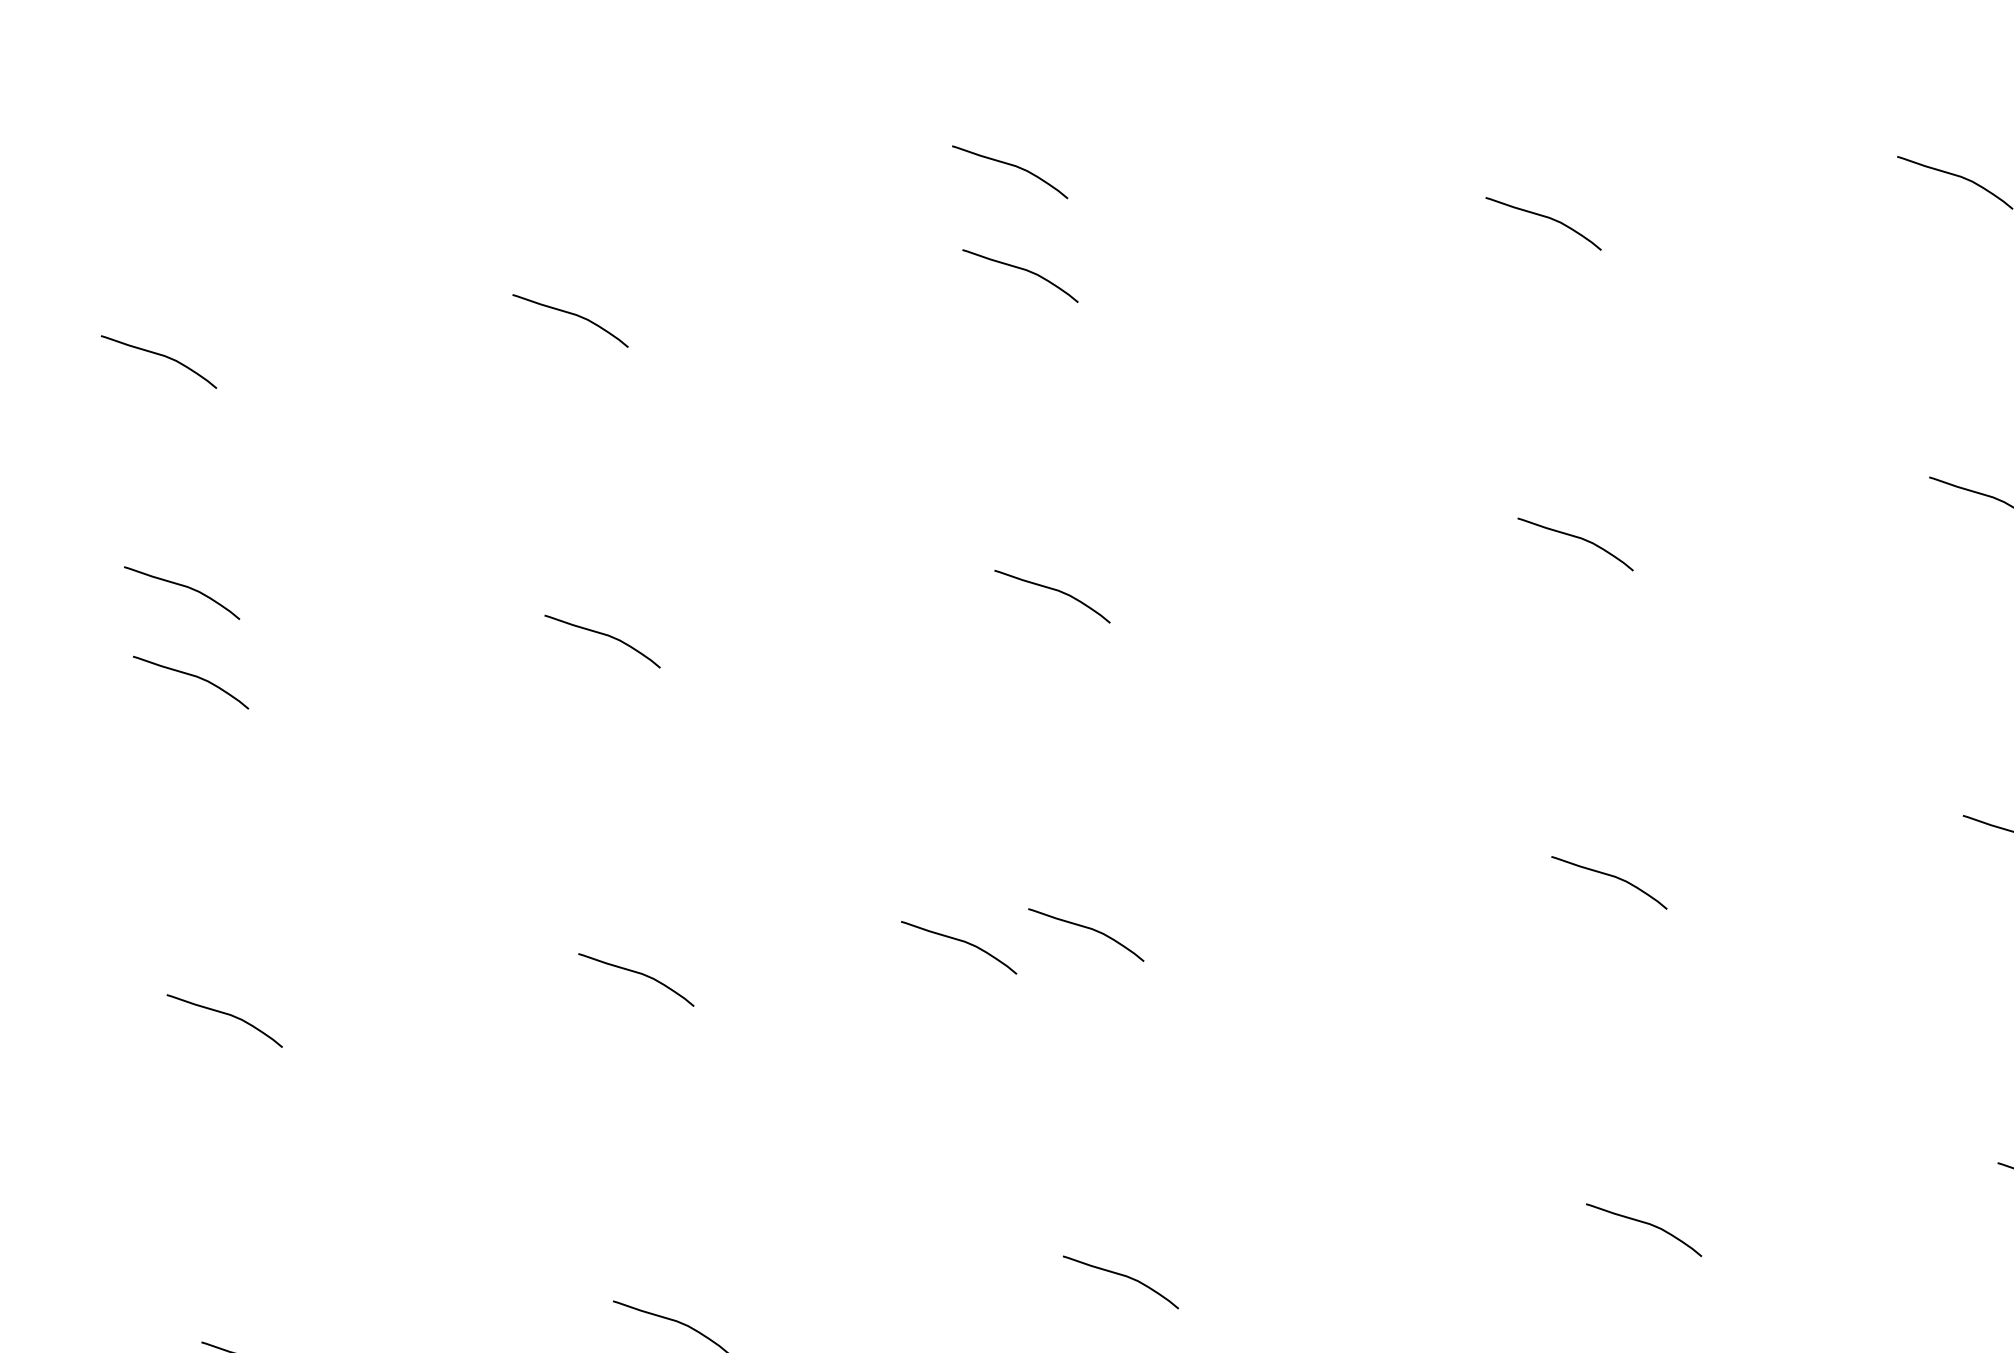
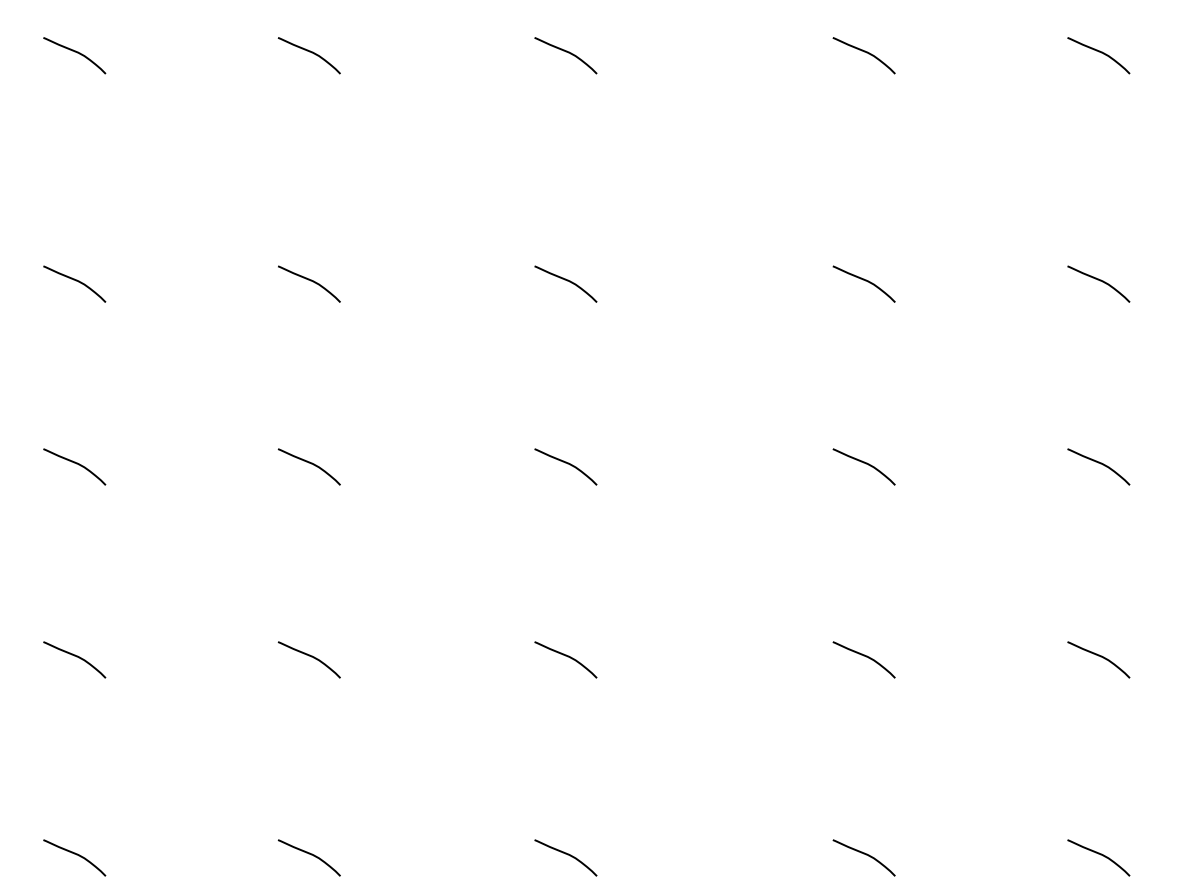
part: (1009, 171) -> (565, 224), removed
part: (181, 592) -> (74, 415), removed
part: (957, 947) -> (492, 659), removed

